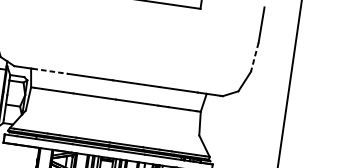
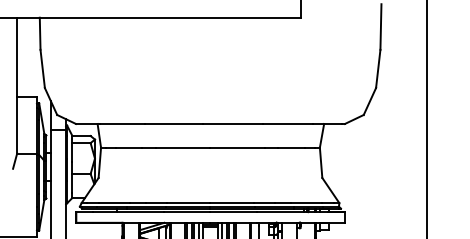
line: (254, 57) -> (378, 69), dashed -> solid
line: (50, 70) -> (122, 123), dashed -> solid

